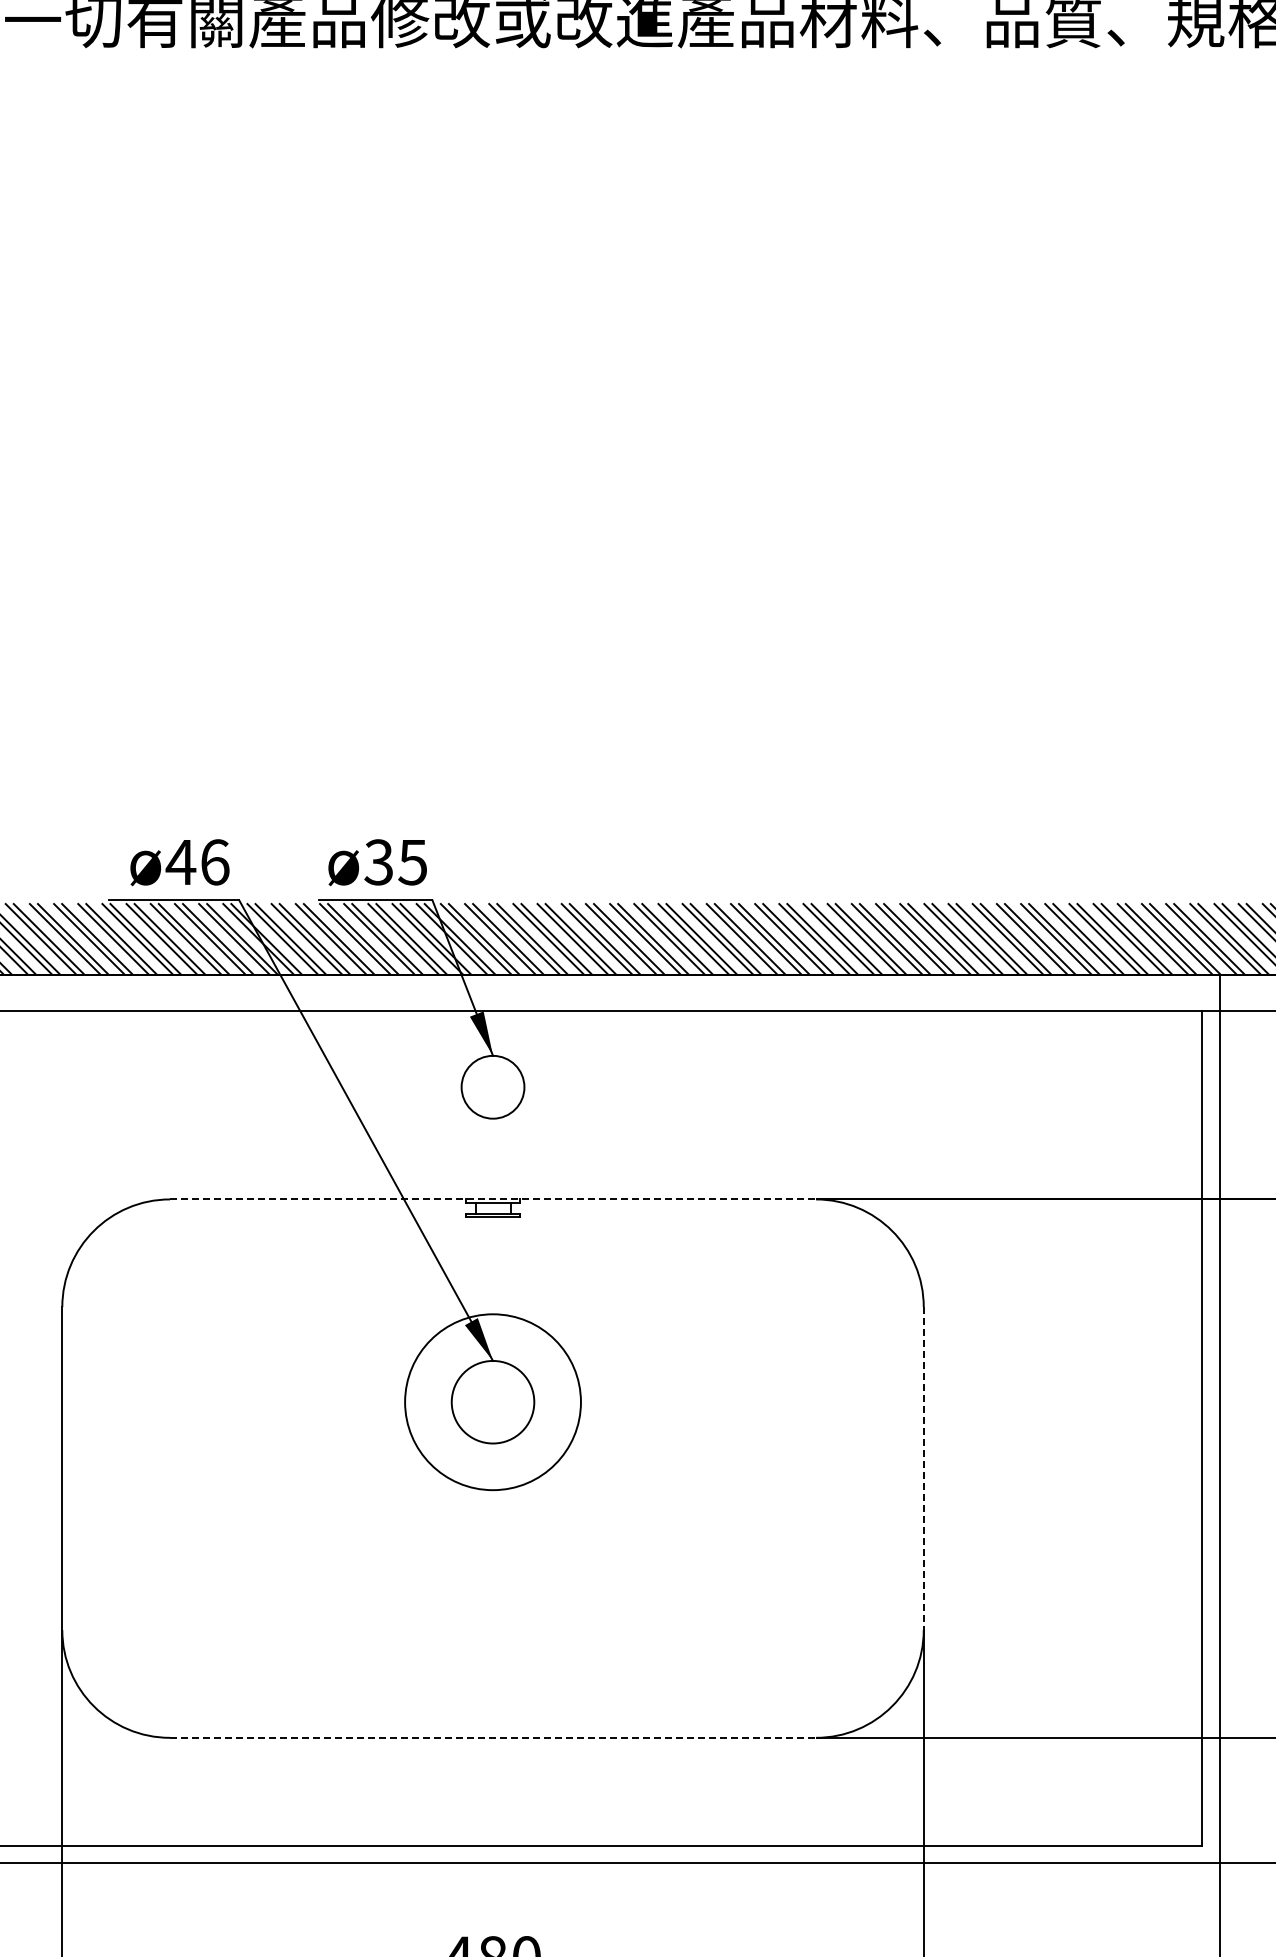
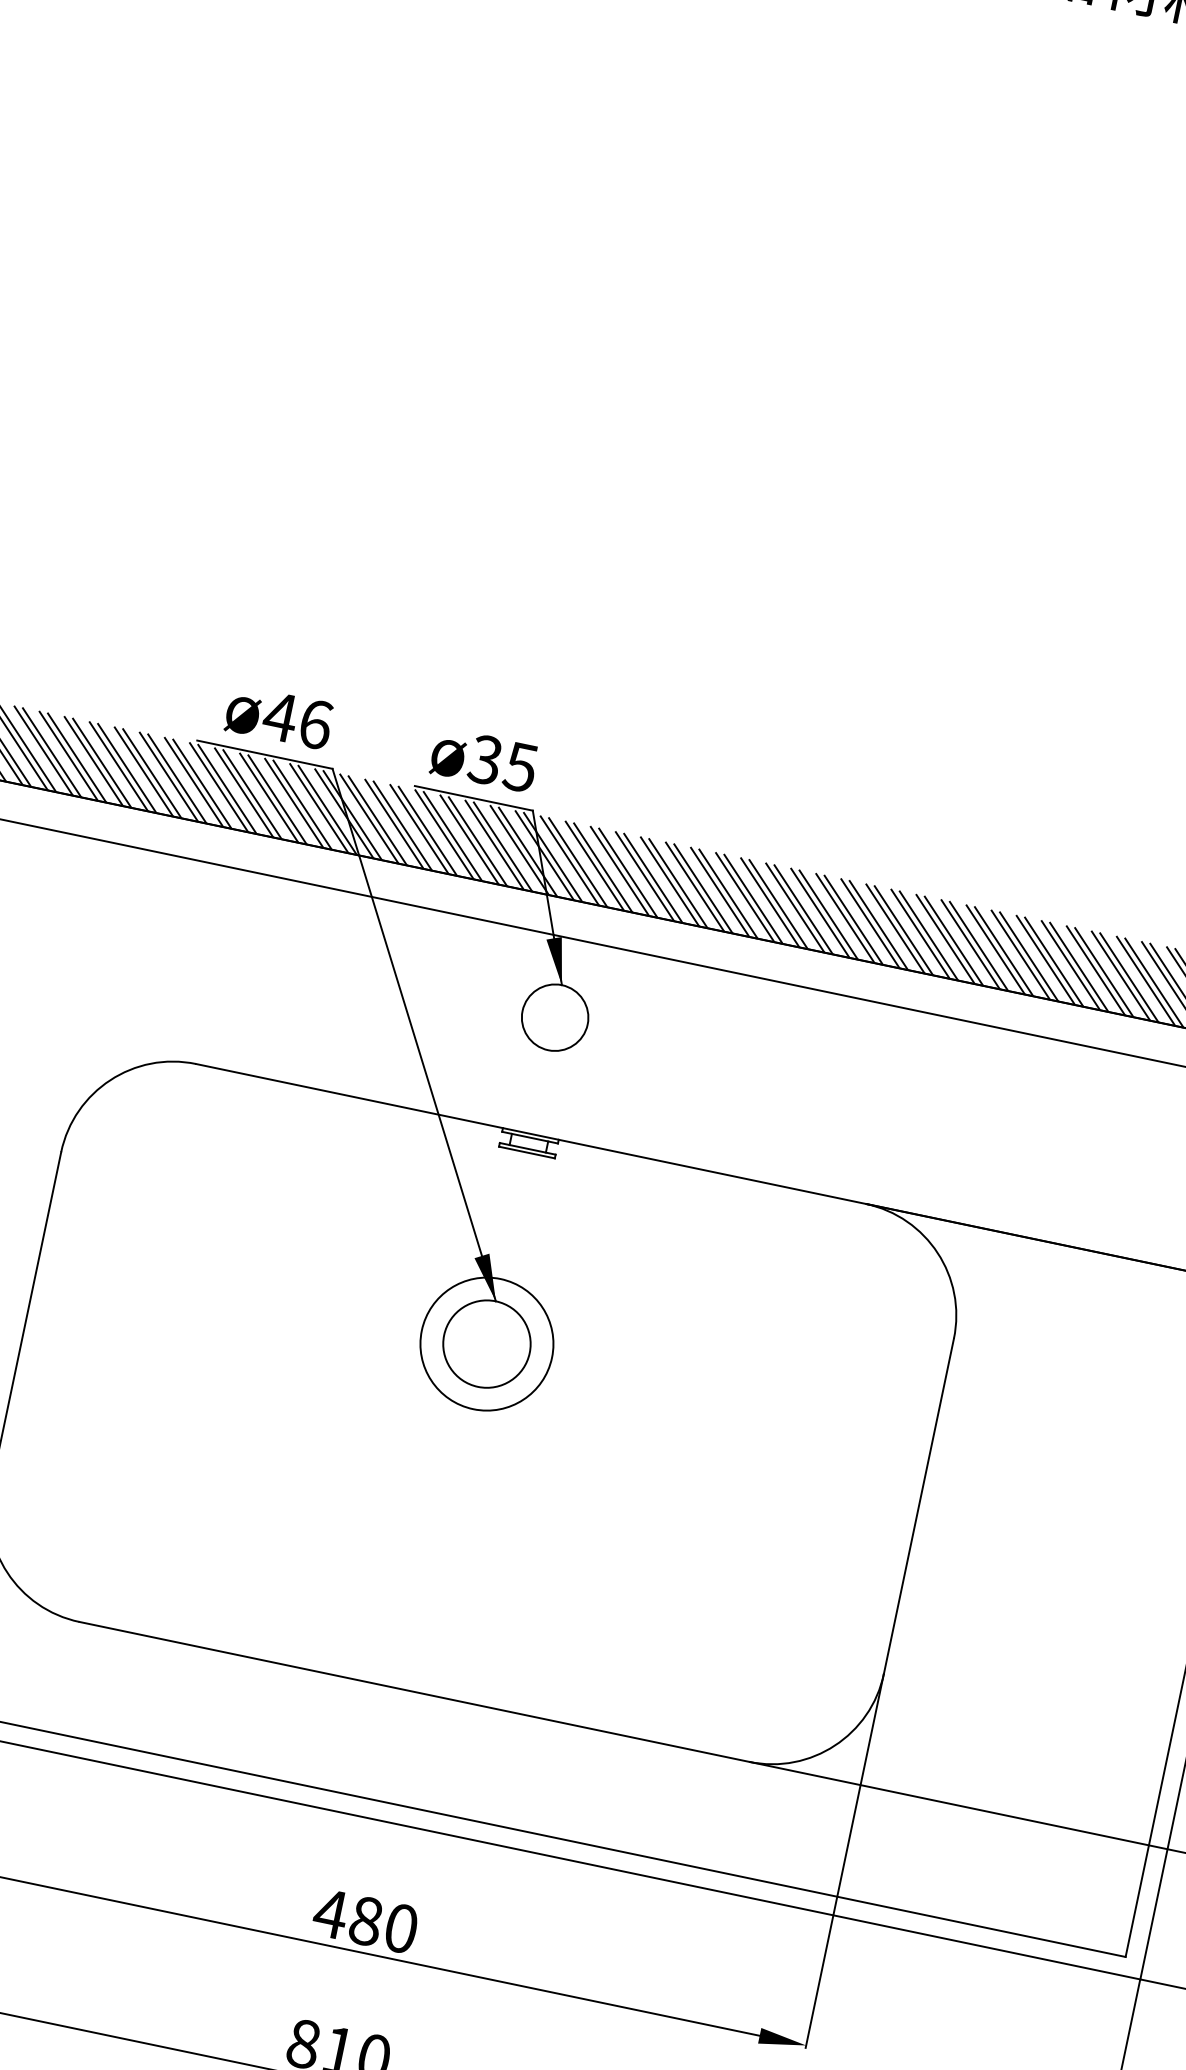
line: (493, 1199) -> (531, 1134), dashed -> solid
circle: (492, 1402) -> (486, 1344), size x0.71
line: (923, 1468) -> (918, 1505), dashed -> solid
line: (493, 1737) -> (414, 1691), dashed -> solid

